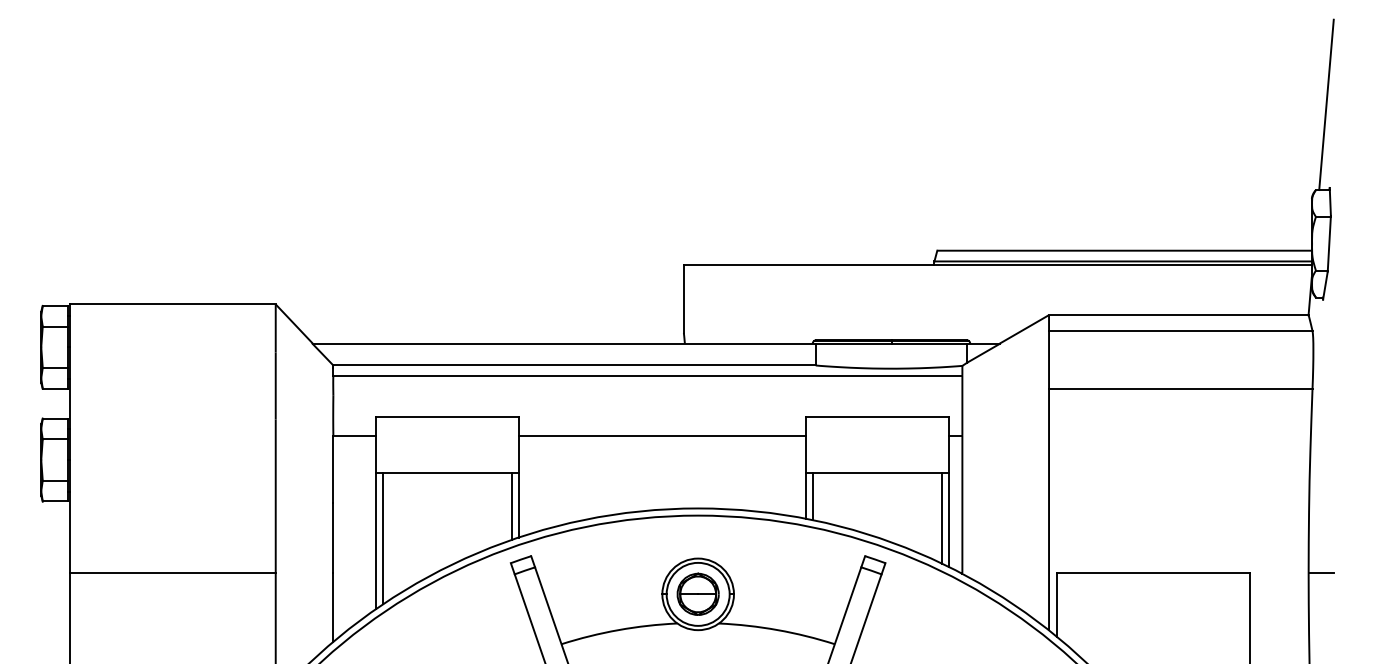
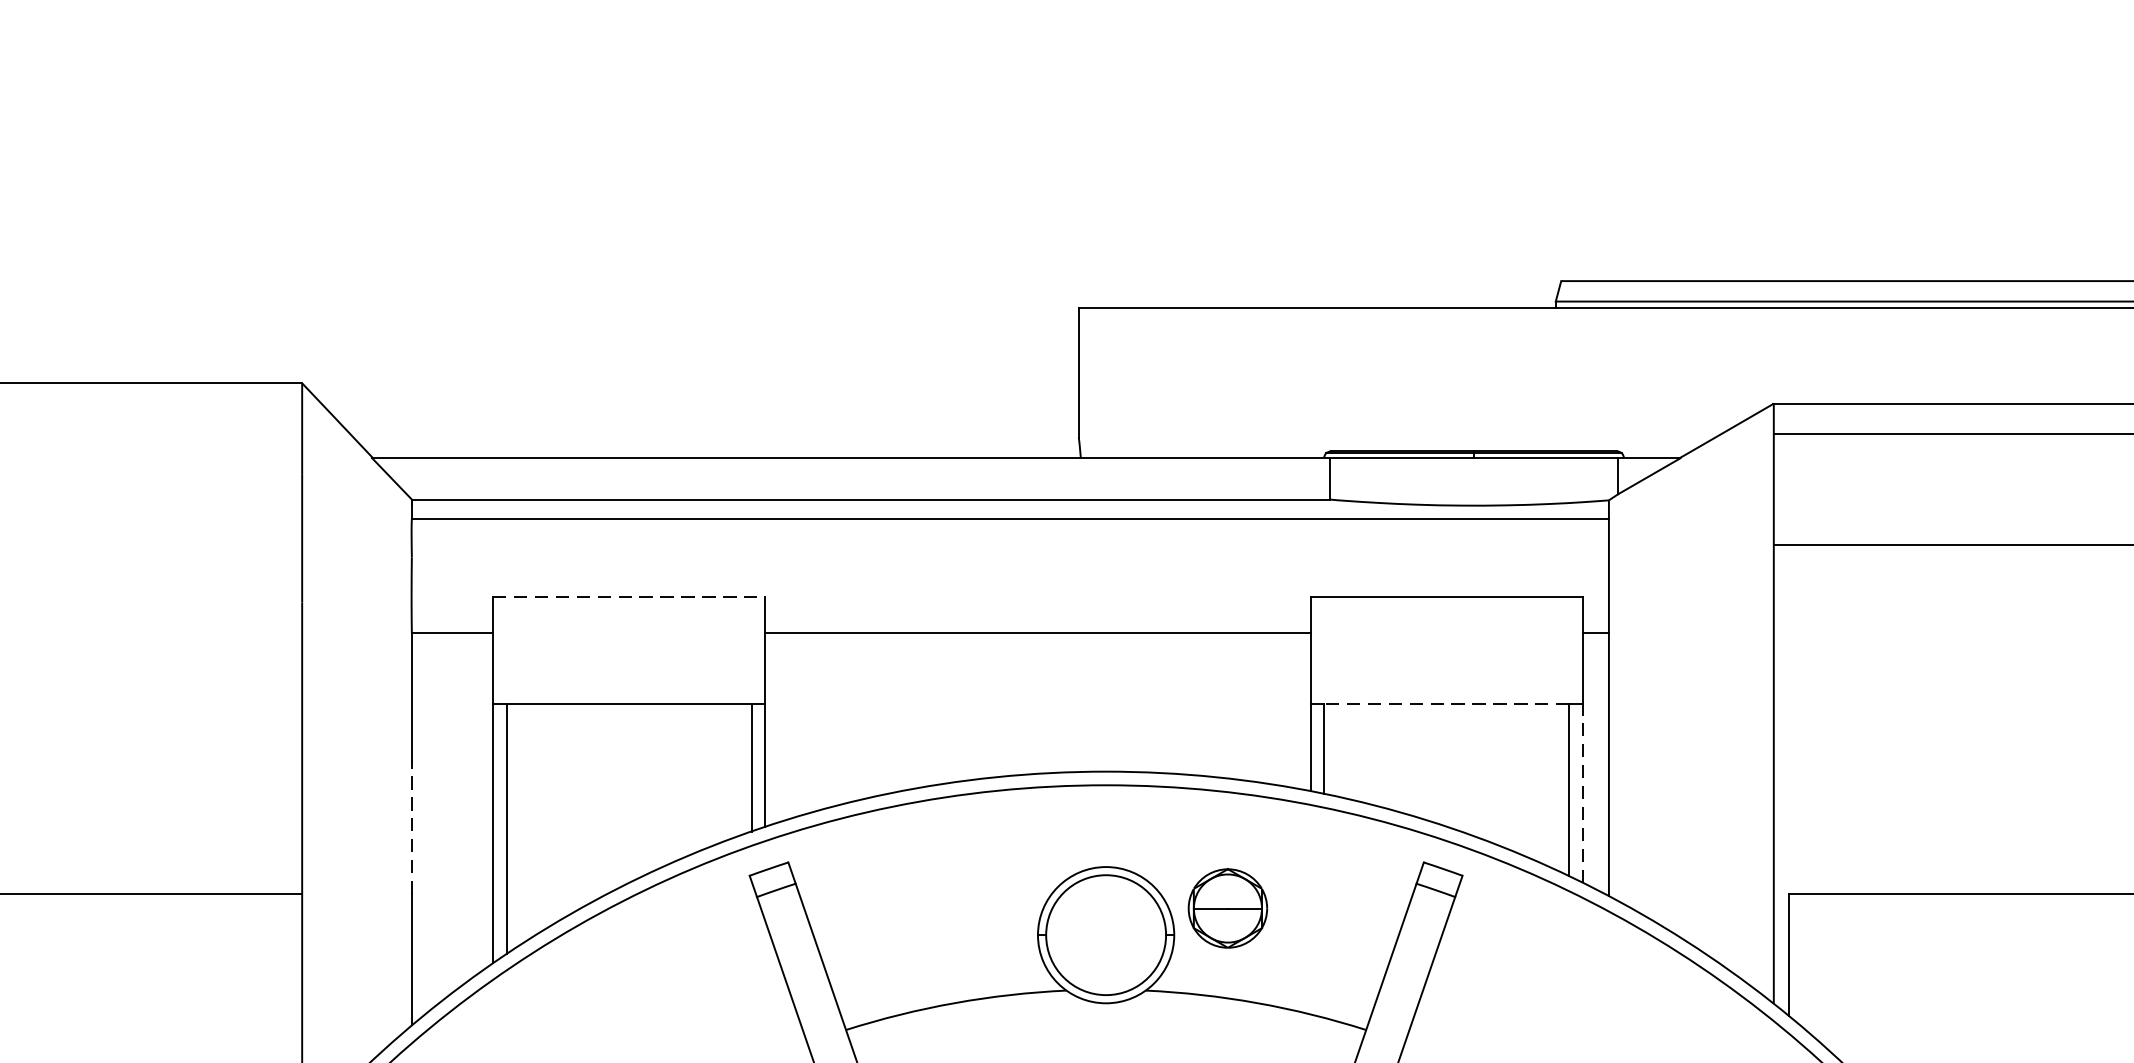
line: (447, 416) -> (629, 596), solid -> dashed
line: (876, 472) -> (1445, 703), solid -> dashed
line: (948, 519) -> (1582, 792), solid -> dashed
line: (333, 537) -> (412, 826), solid -> dashed
part: (697, 593) -> (1226, 906), moved

